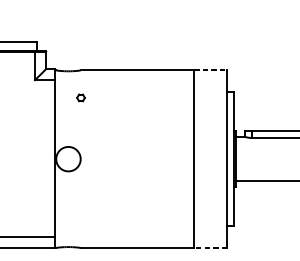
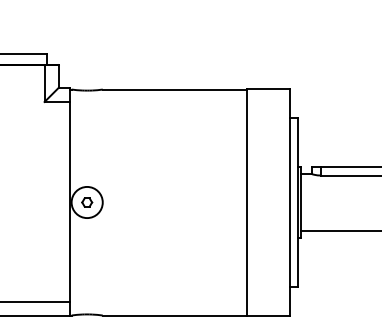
line: (210, 70) -> (268, 89), dashed -> solid
part: (81, 97) -> (87, 202), moved
line: (210, 247) -> (267, 315), dashed -> solid

